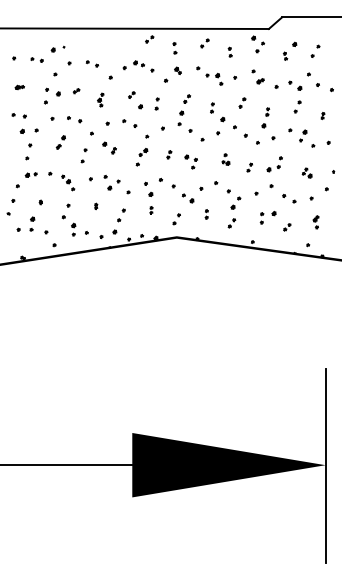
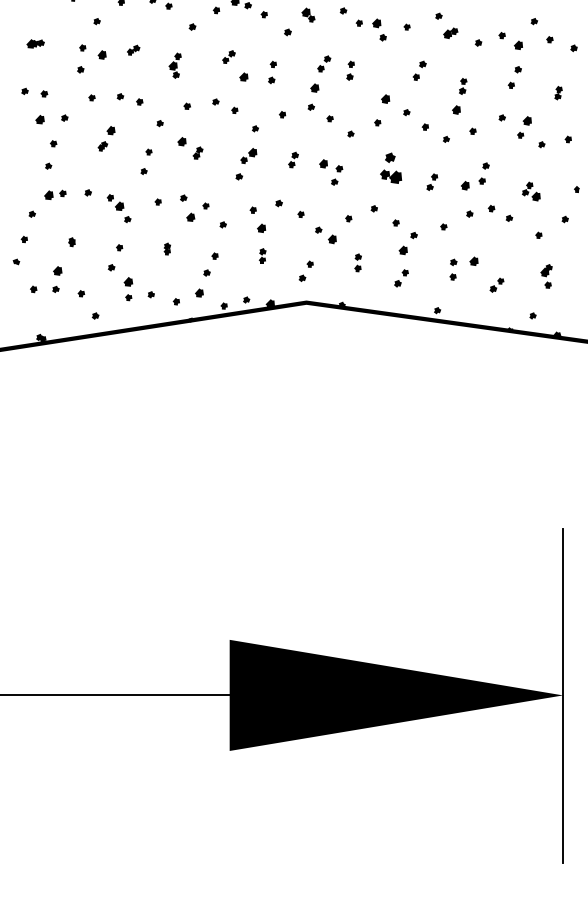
part: (212, 107) -> (350, 69), moved
part: (225, 159) -> (390, 168), size x1.4
part: (289, 198) -> (500, 213), moved

